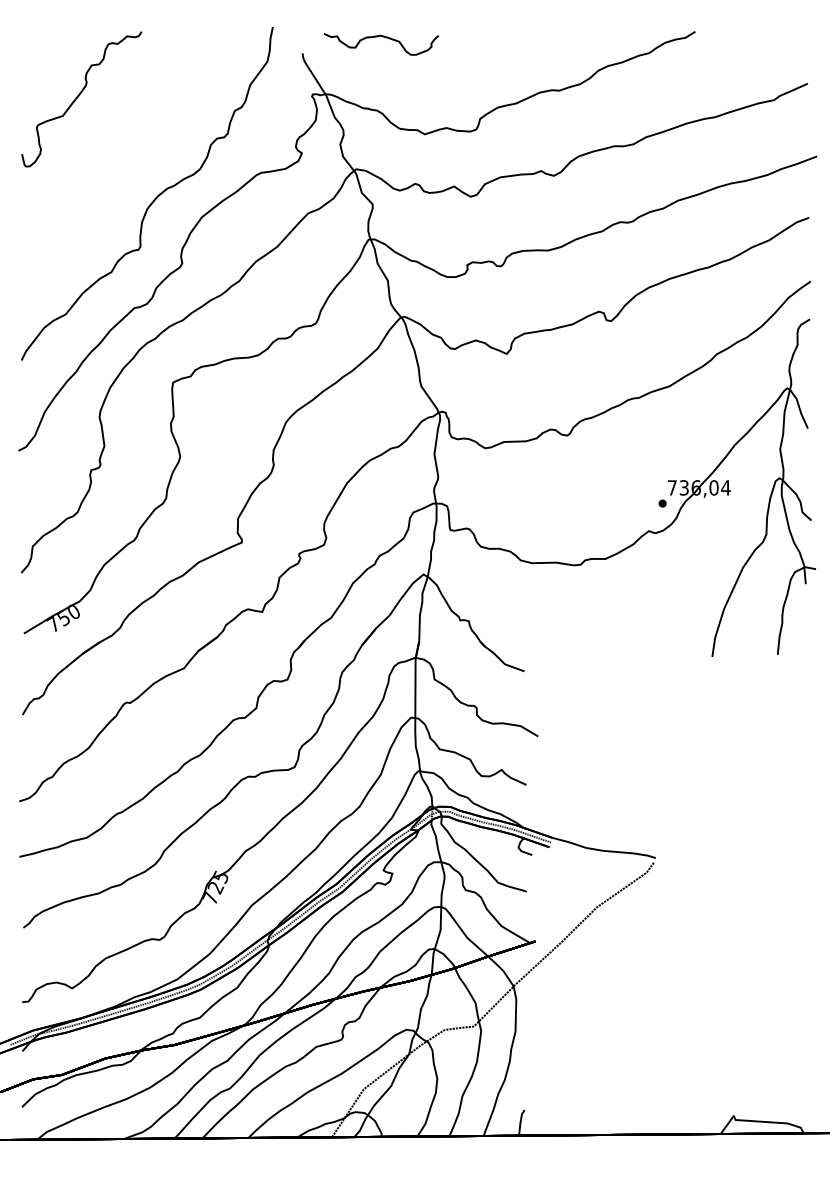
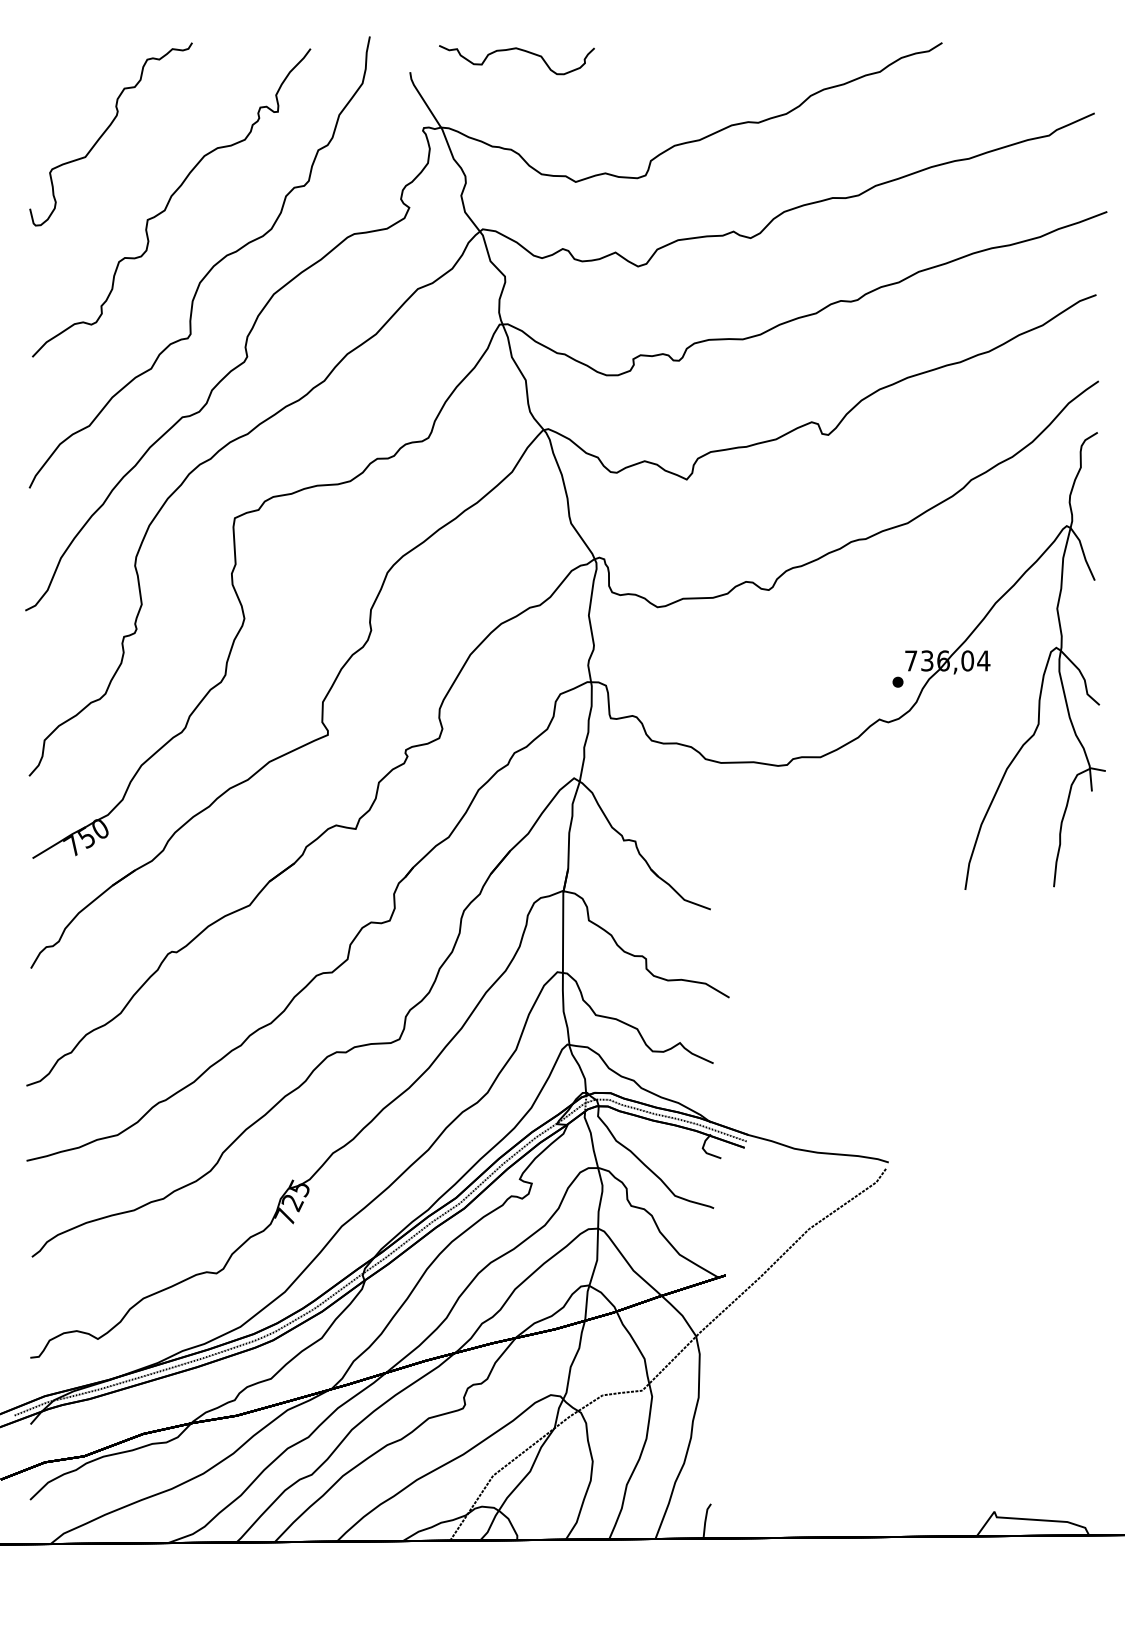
curve: (124, 149) -> (169, 202), added

